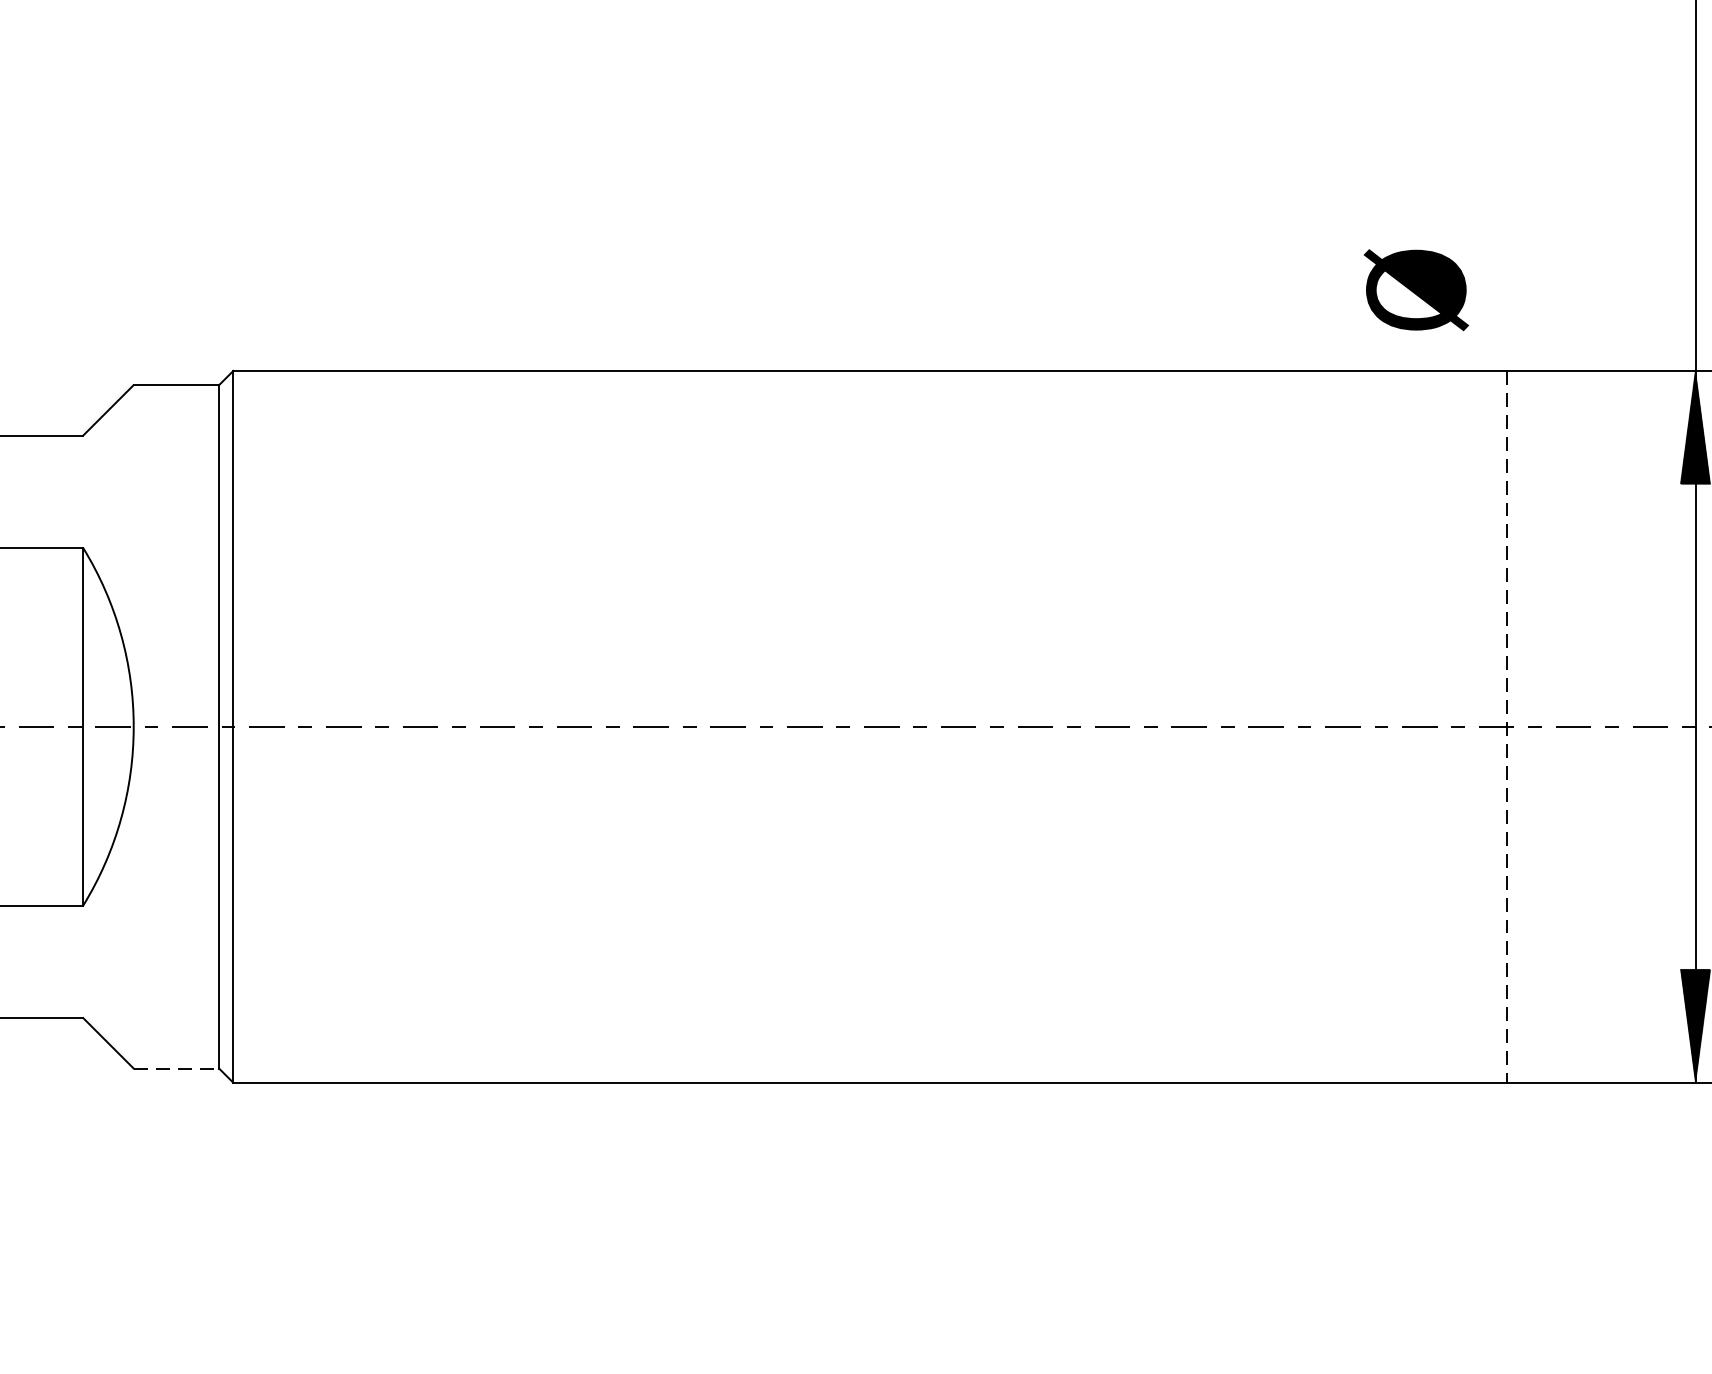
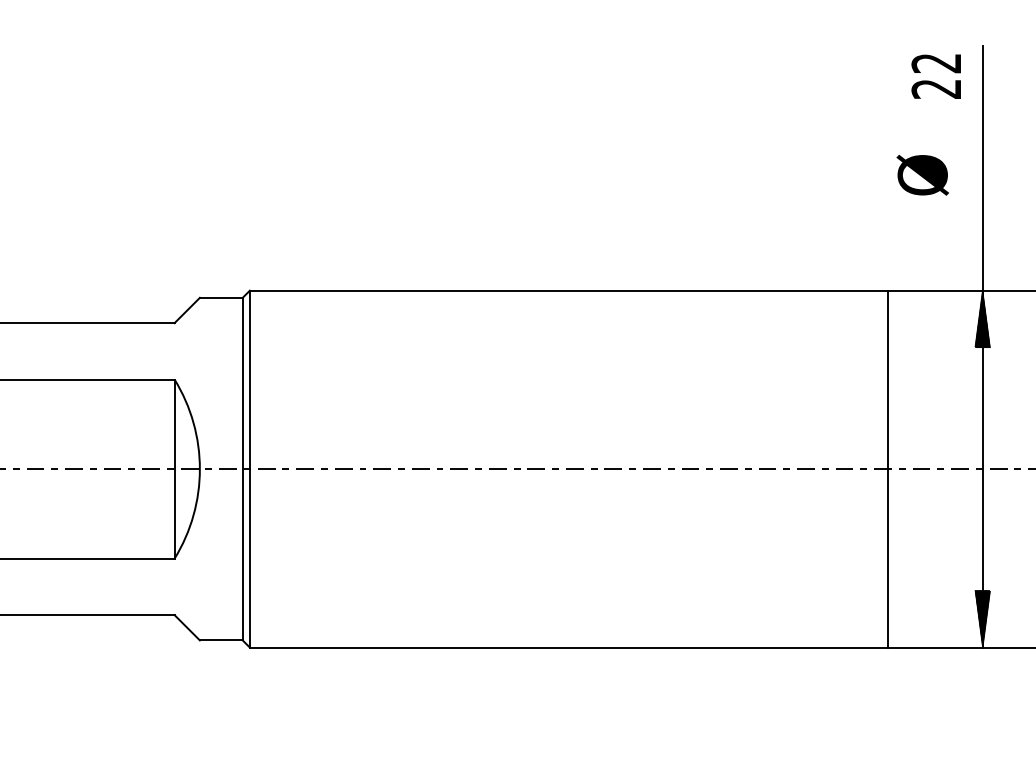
text: (1415, 290) -> (922, 175), moved
line: (1507, 727) -> (888, 469), dashed -> solid
line: (176, 1068) -> (221, 640), dashed -> solid

